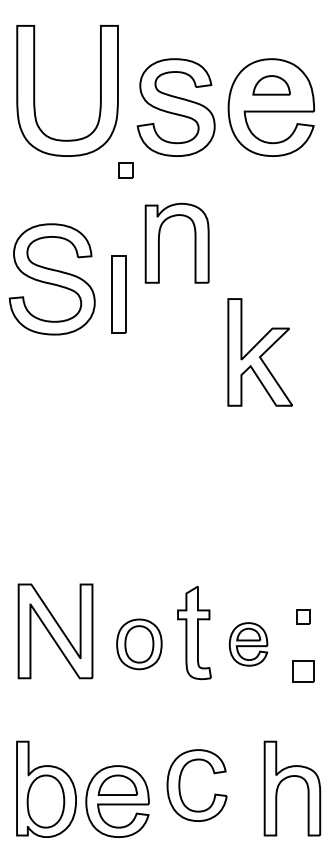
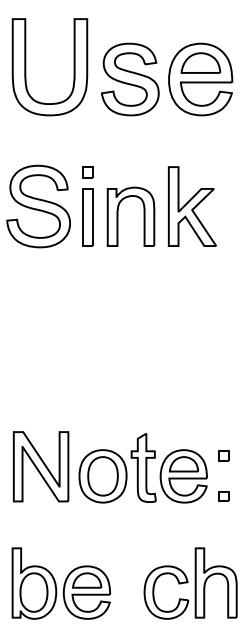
part: (271, 85) -> (200, 63), size x1.43
part: (125, 170) -> (87, 172), moved
part: (159, 242) -> (117, 216), moved
part: (259, 352) -> (191, 206), moved
part: (139, 644) -> (103, 476), size x1.43
part: (248, 644) -> (183, 476), size x1.67
part: (303, 671) -> (224, 496), size x0.62
part: (180, 785) -> (154, 592), moved

